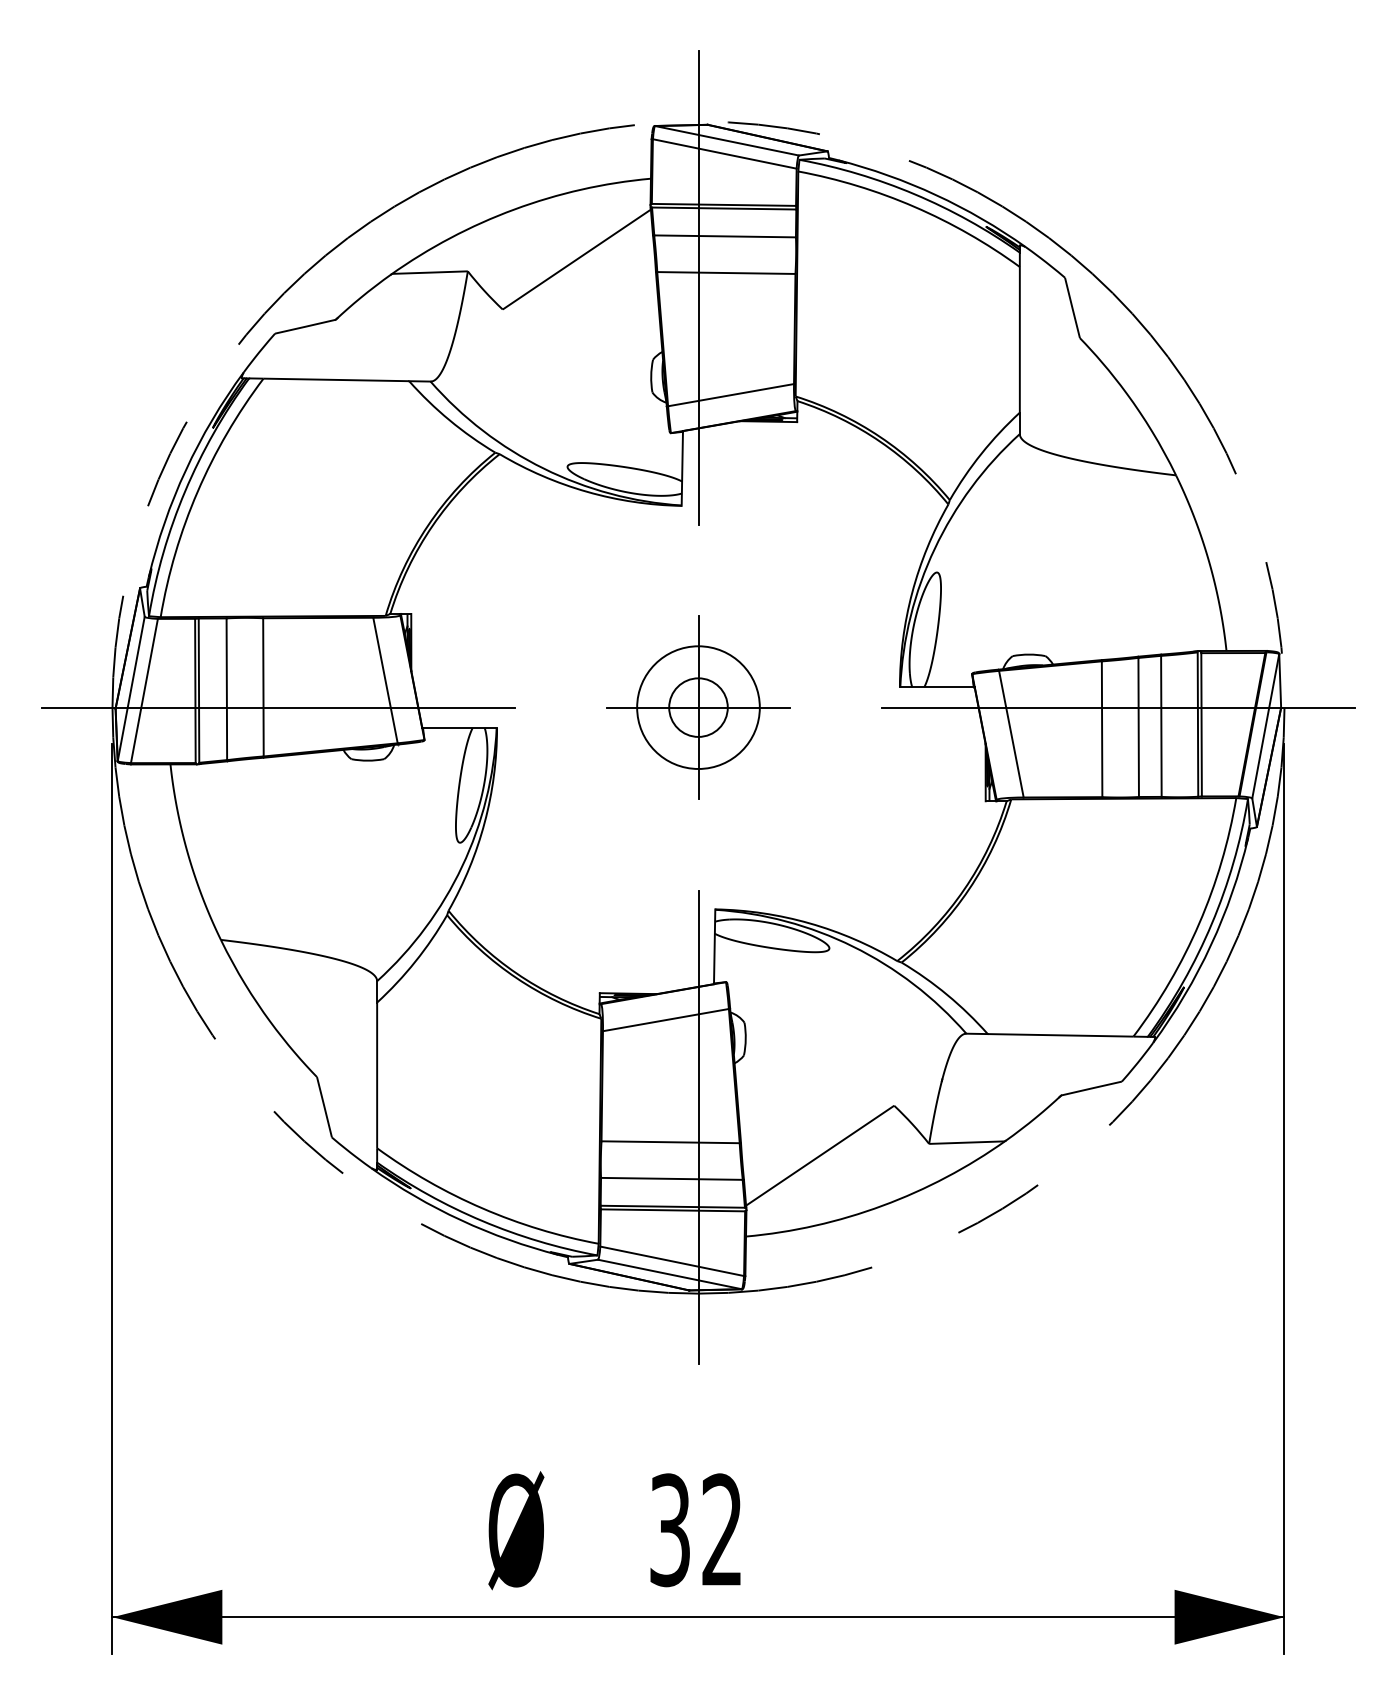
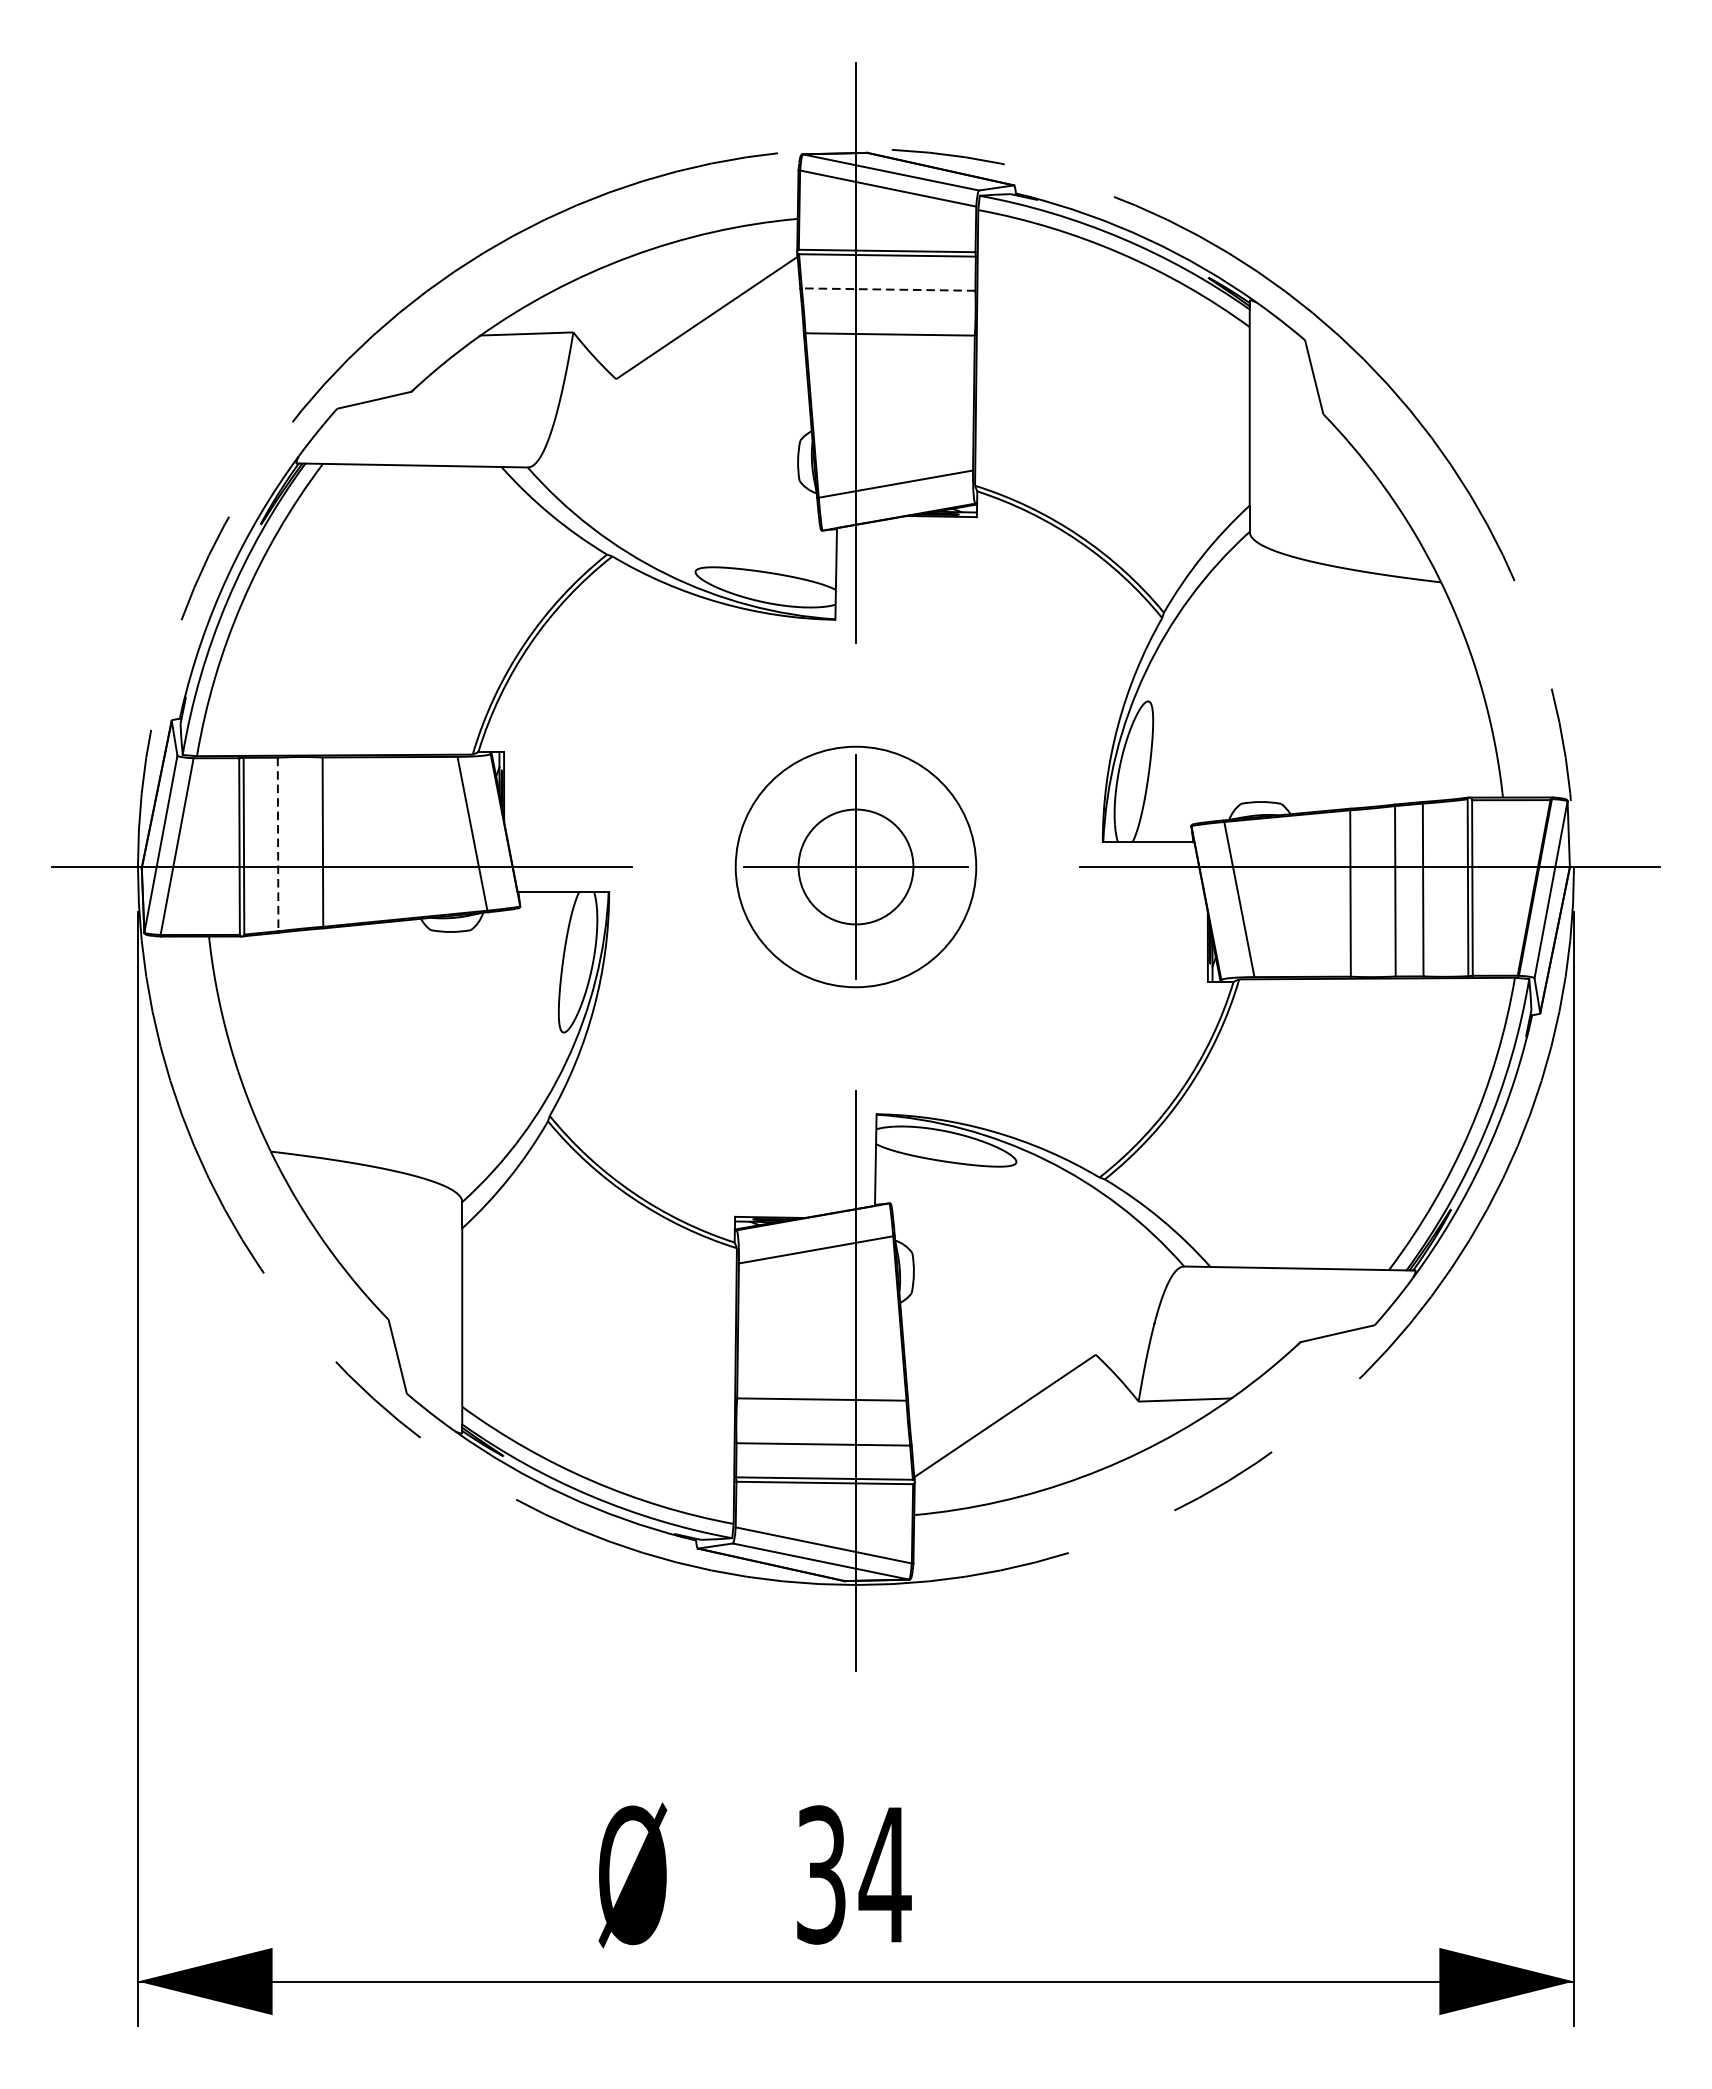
line: (725, 236) -> (889, 289), solid -> dashed
line: (226, 689) -> (277, 844), solid -> dashed
circle: (698, 707) -> (856, 866), size x1.6
circle: (698, 707) -> (856, 866), size x1.6
text: (722, 1529) -> (885, 1874), 32 -> 34

